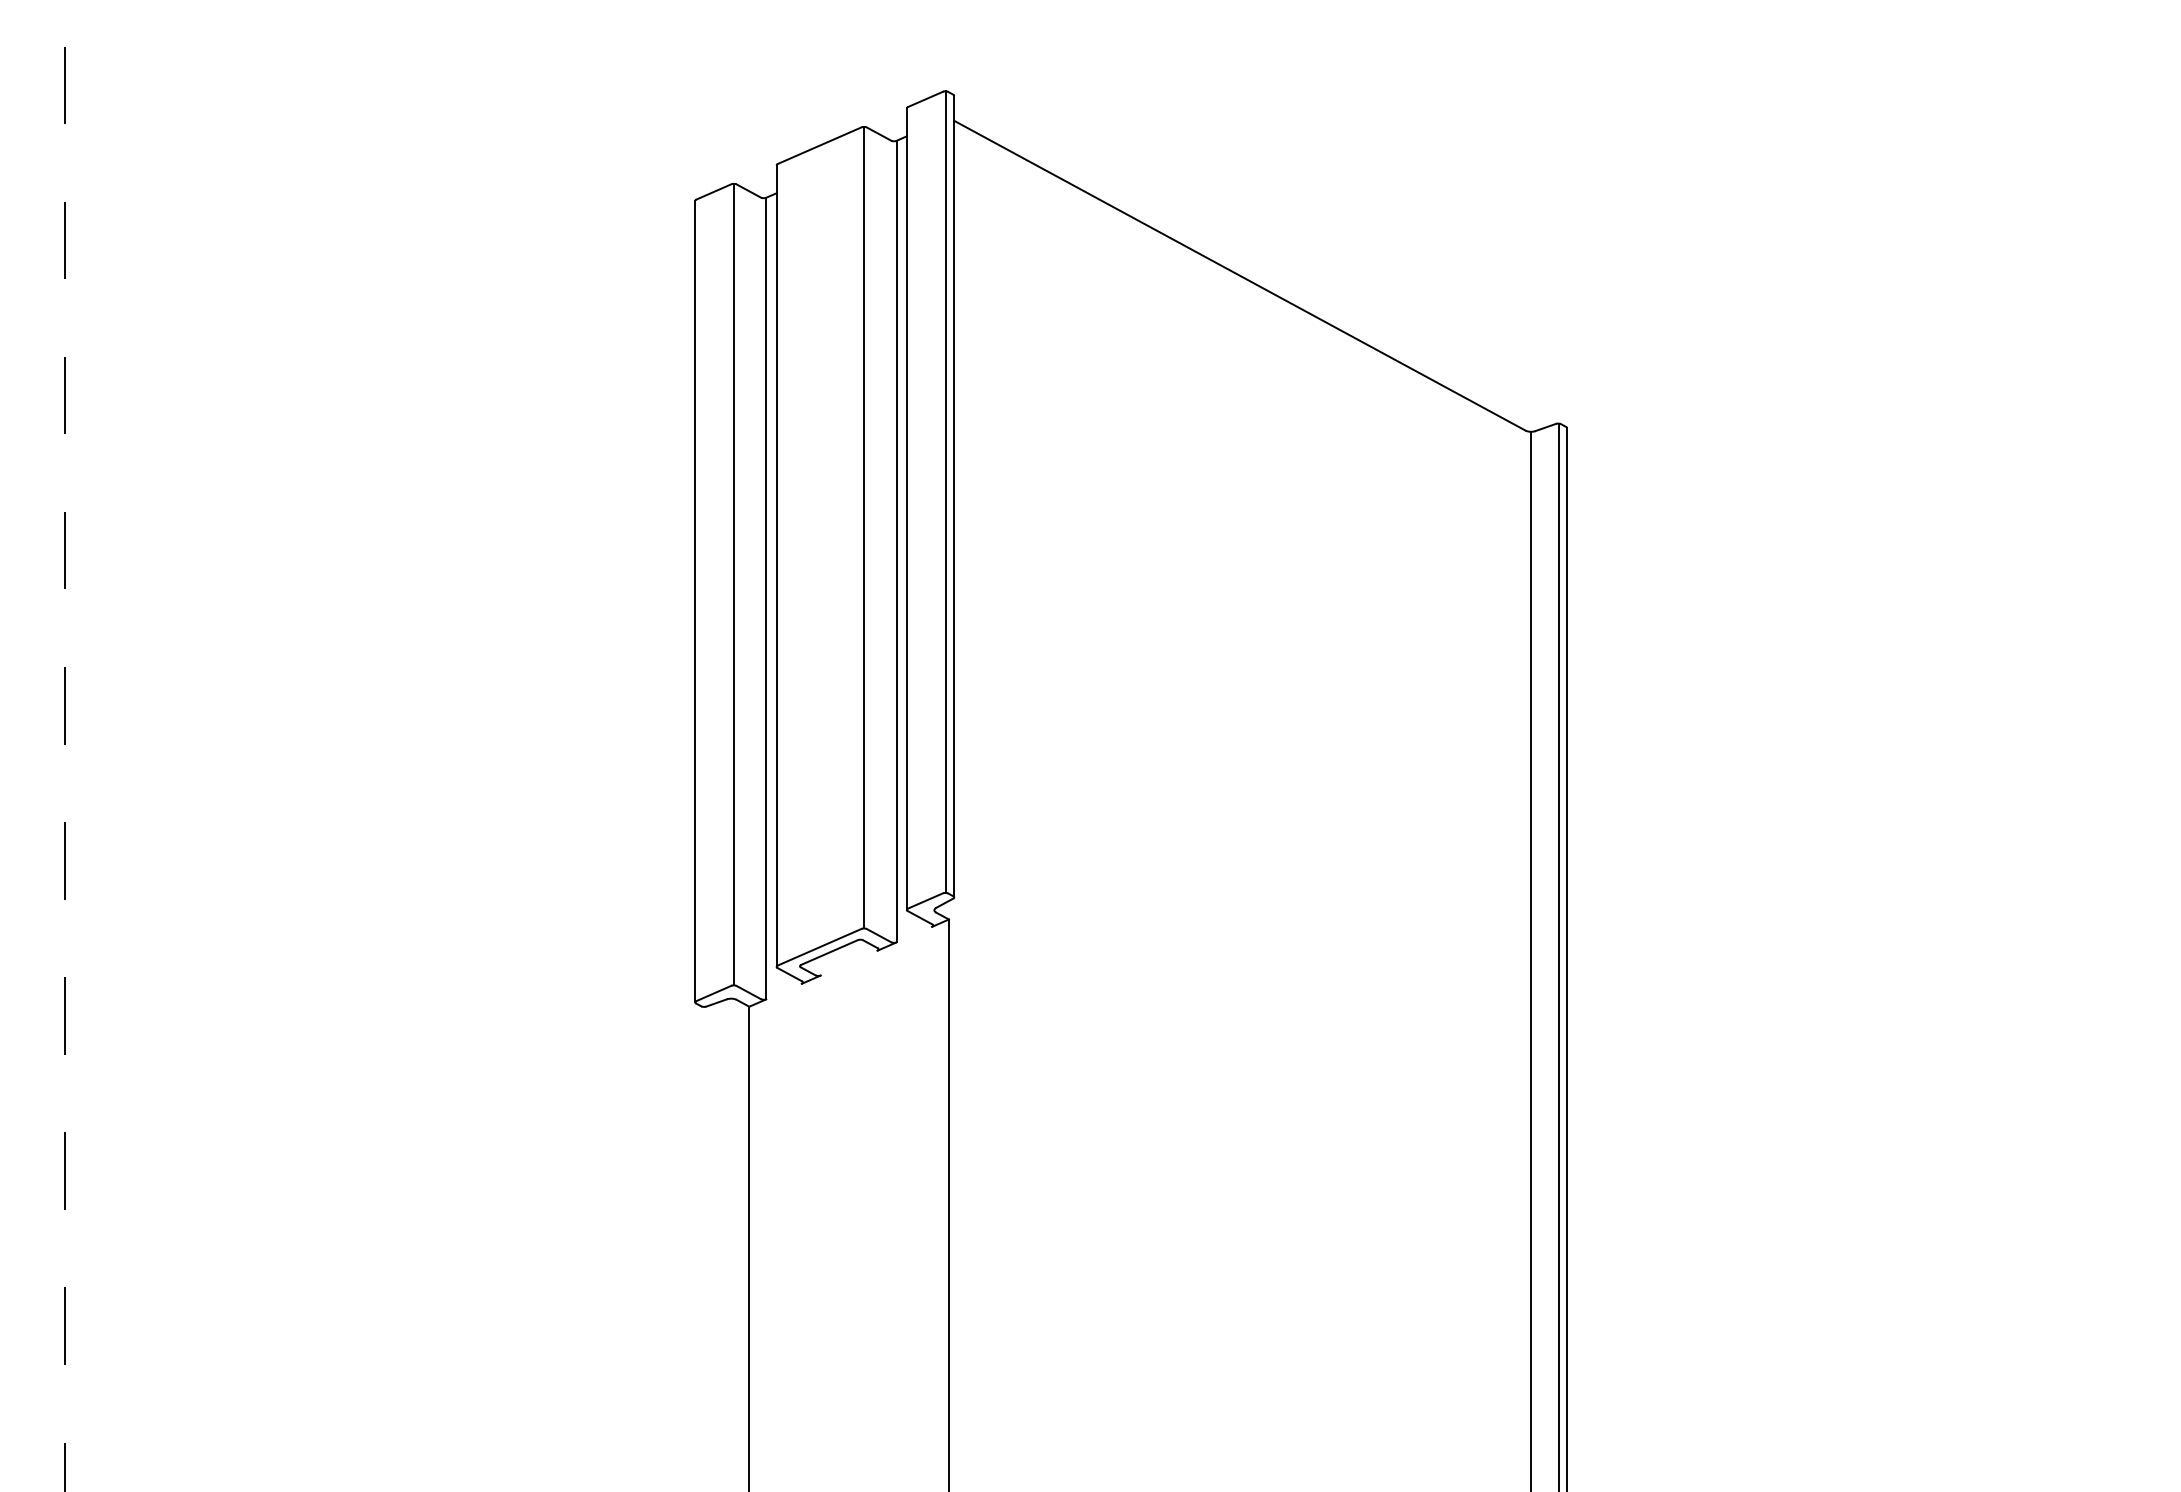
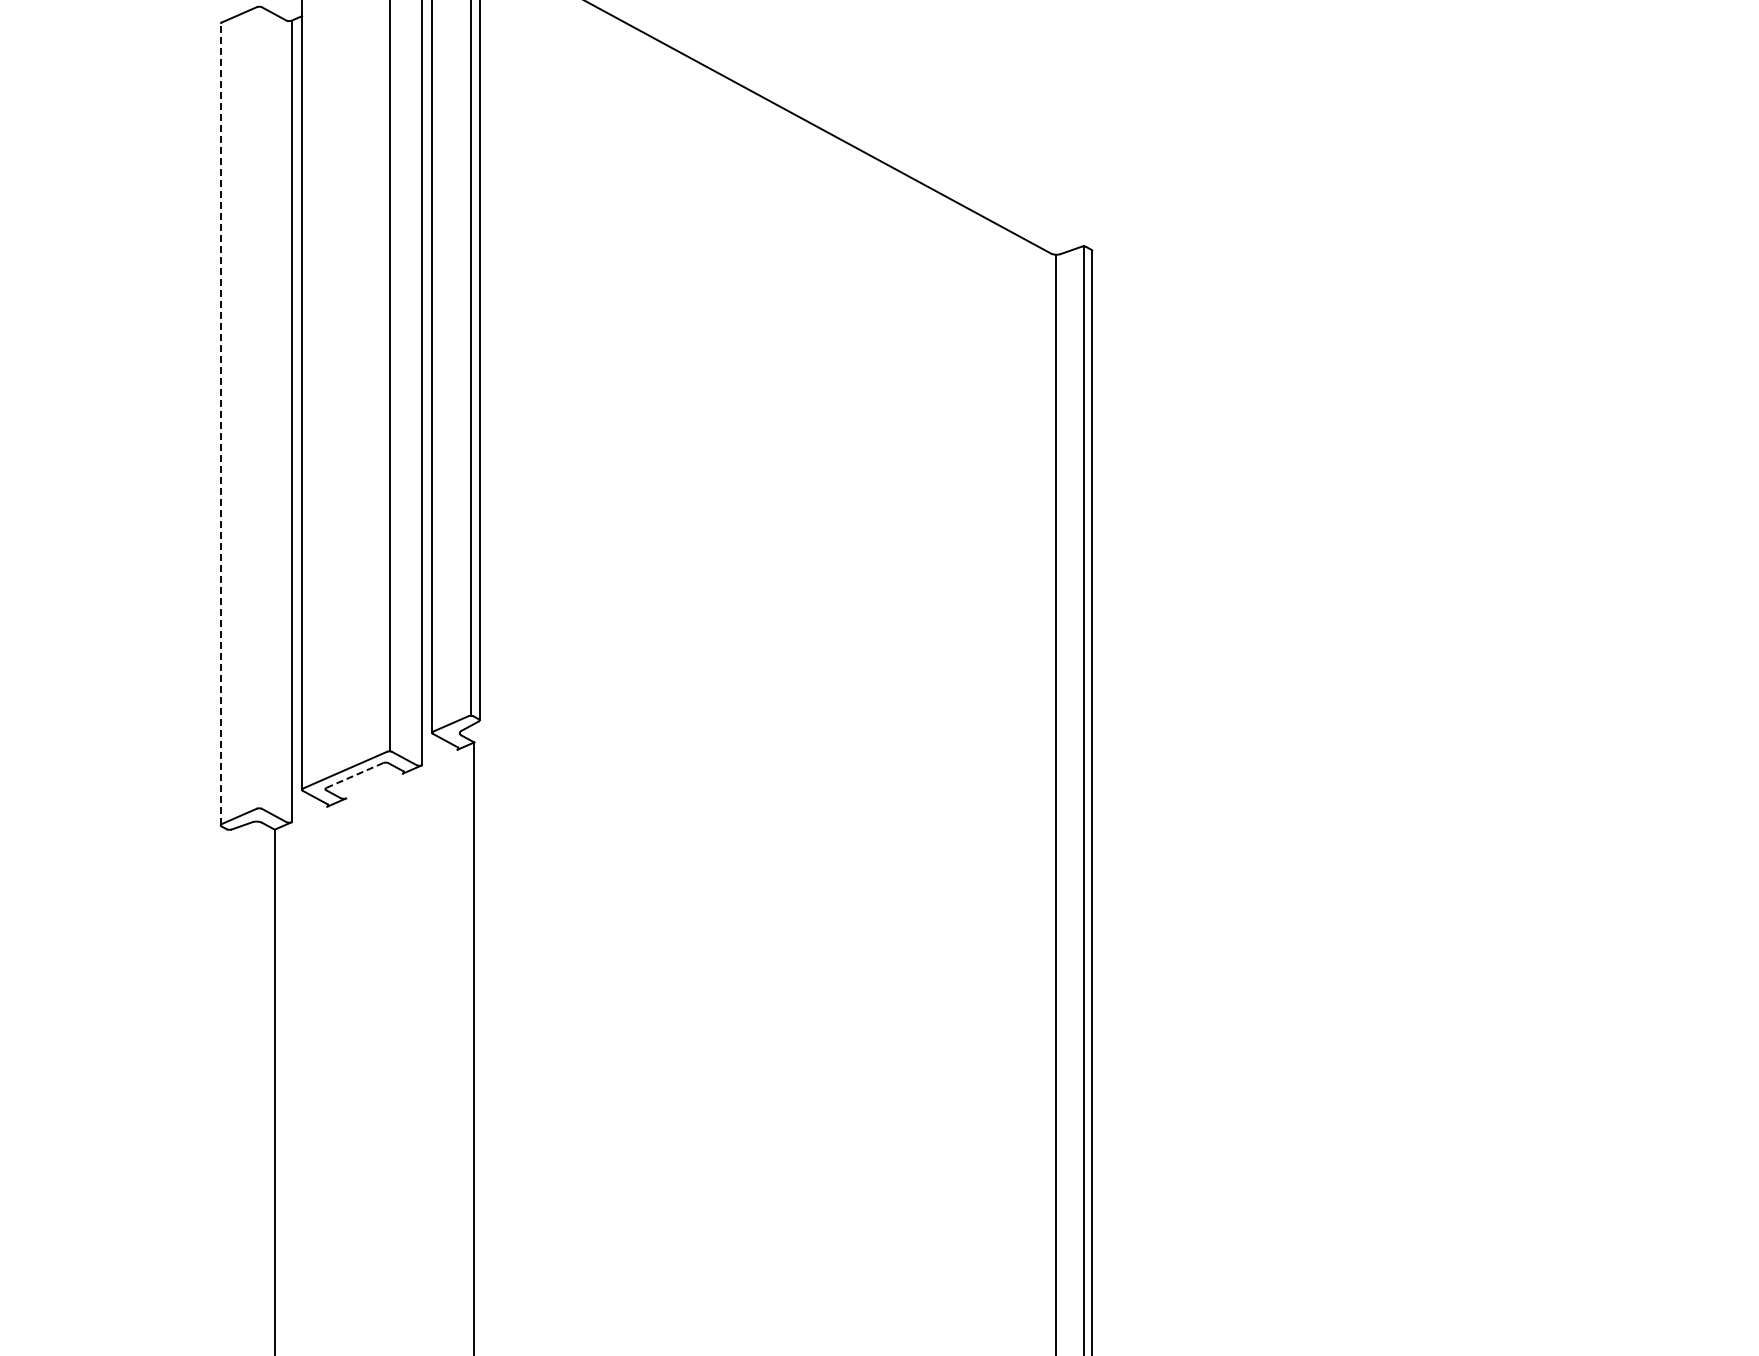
line: (734, 584) -> (259, 407), removed
line: (695, 601) -> (220, 424), solid -> dashed
line: (829, 952) -> (354, 775), solid -> dashed

